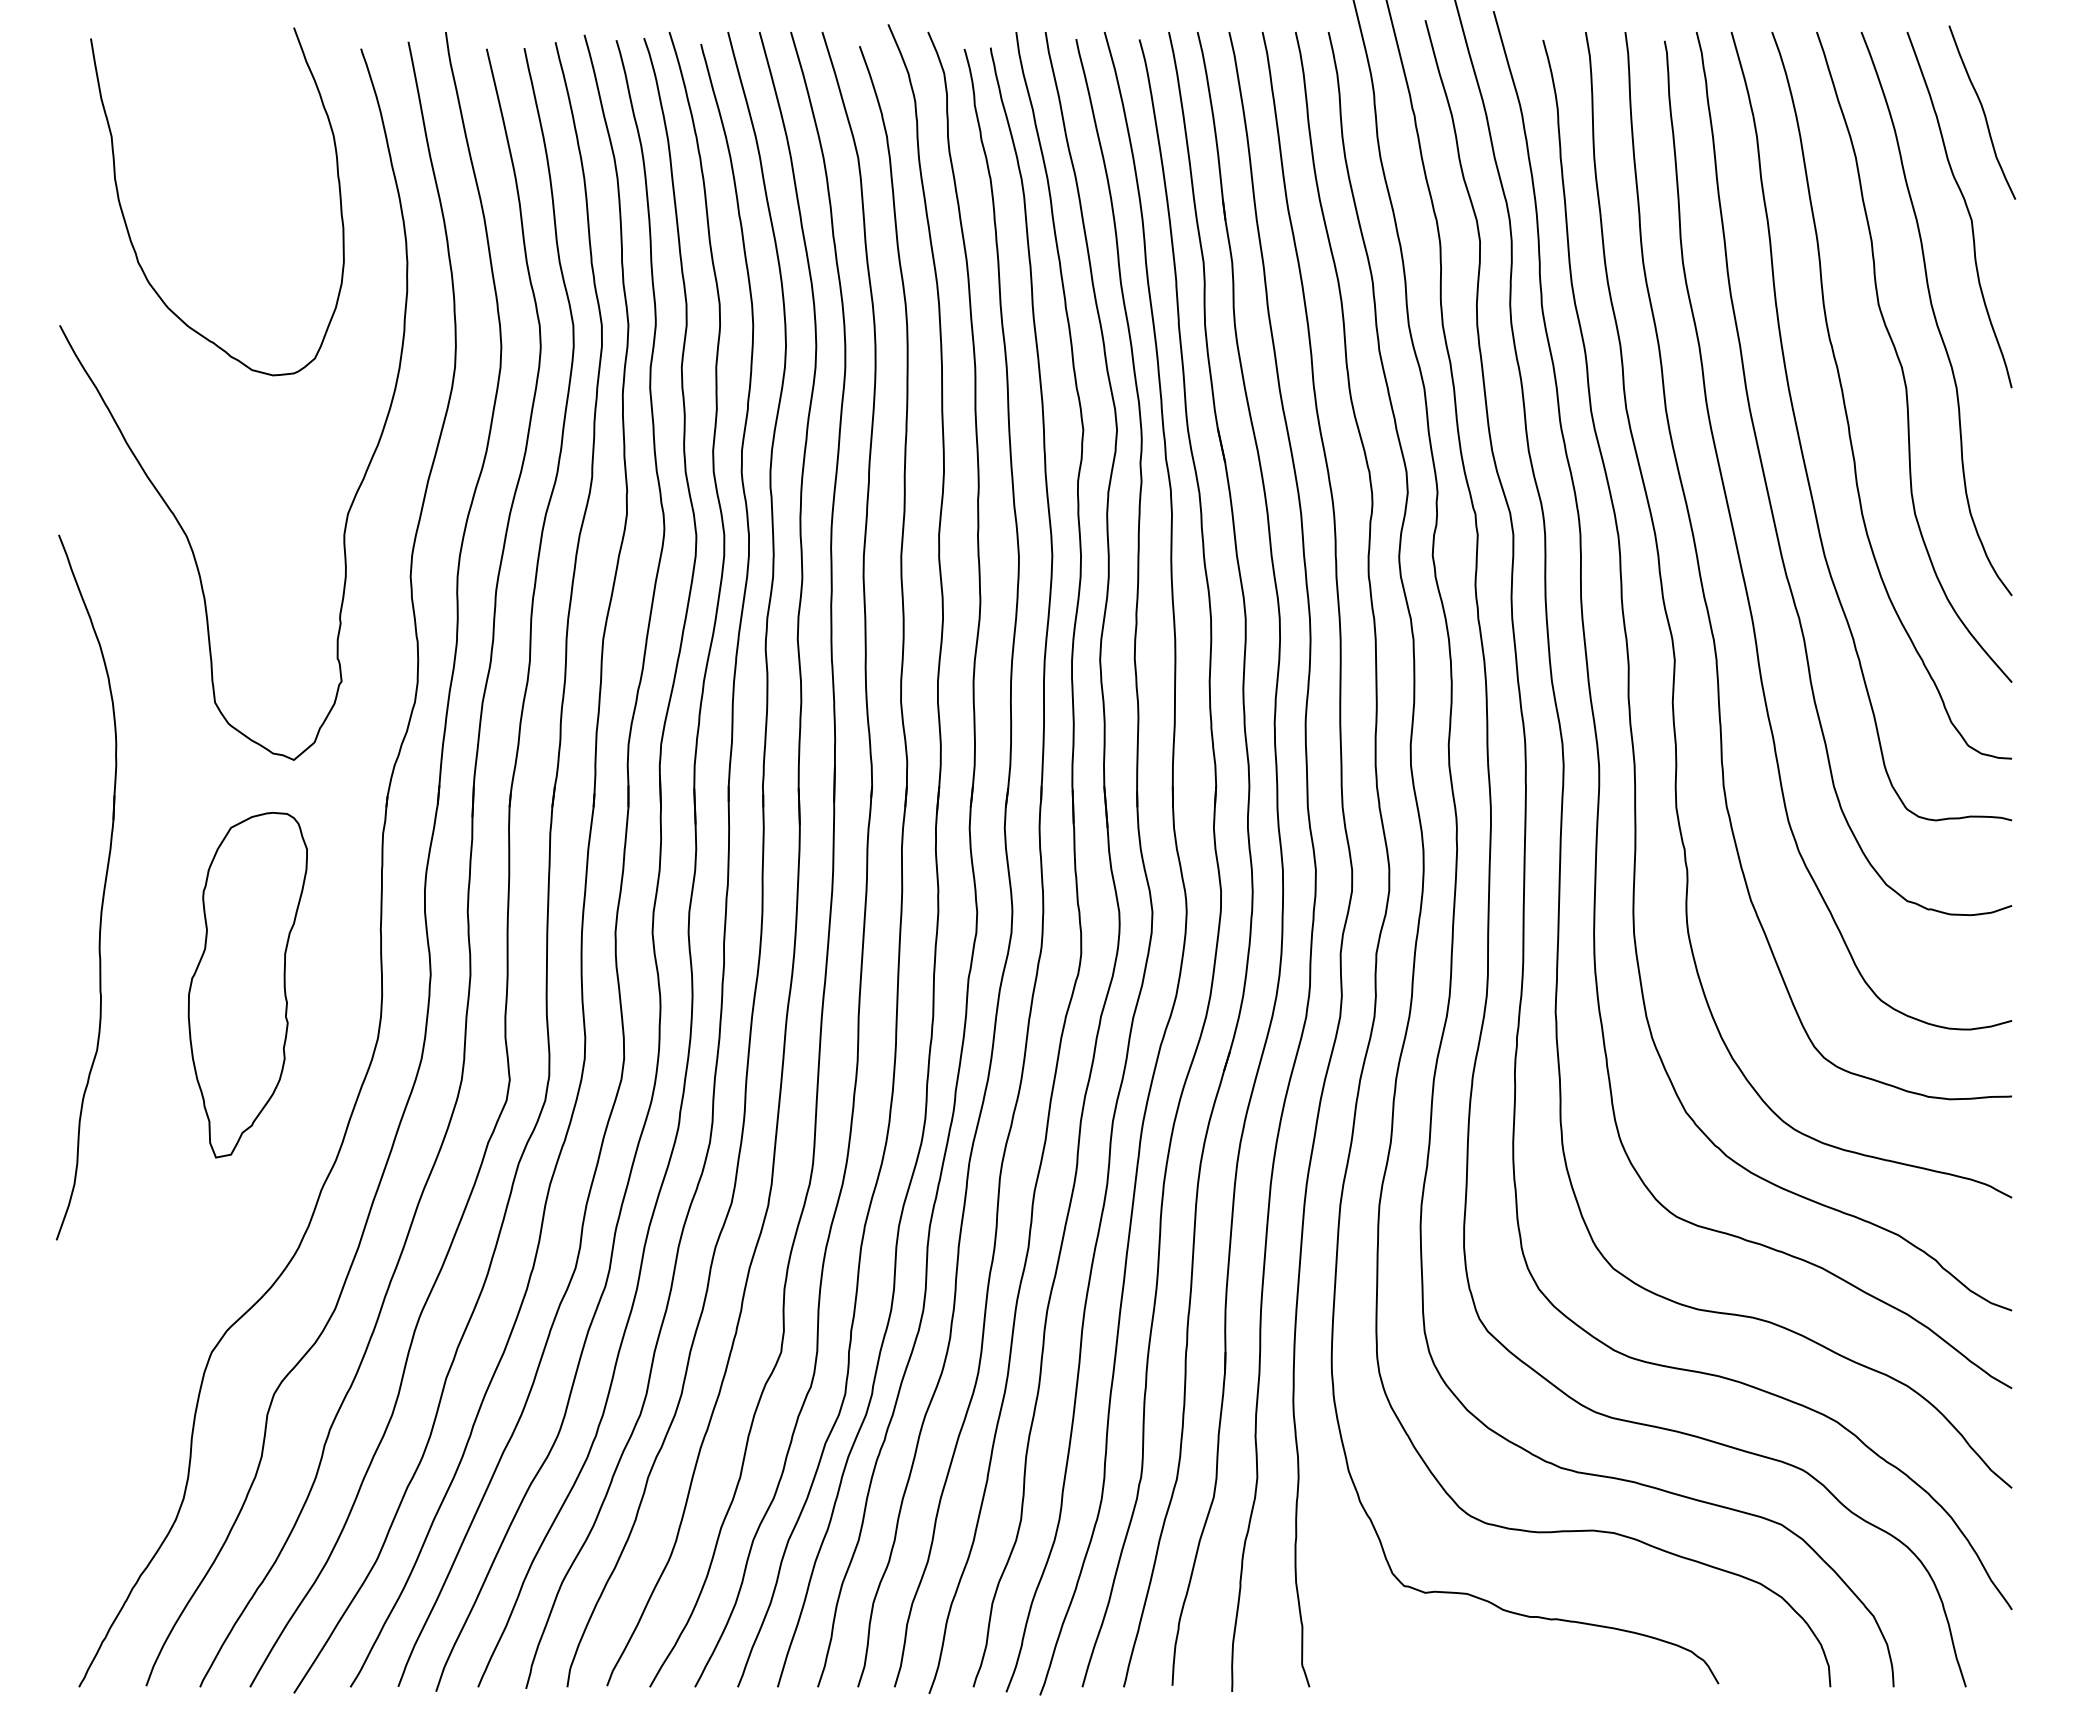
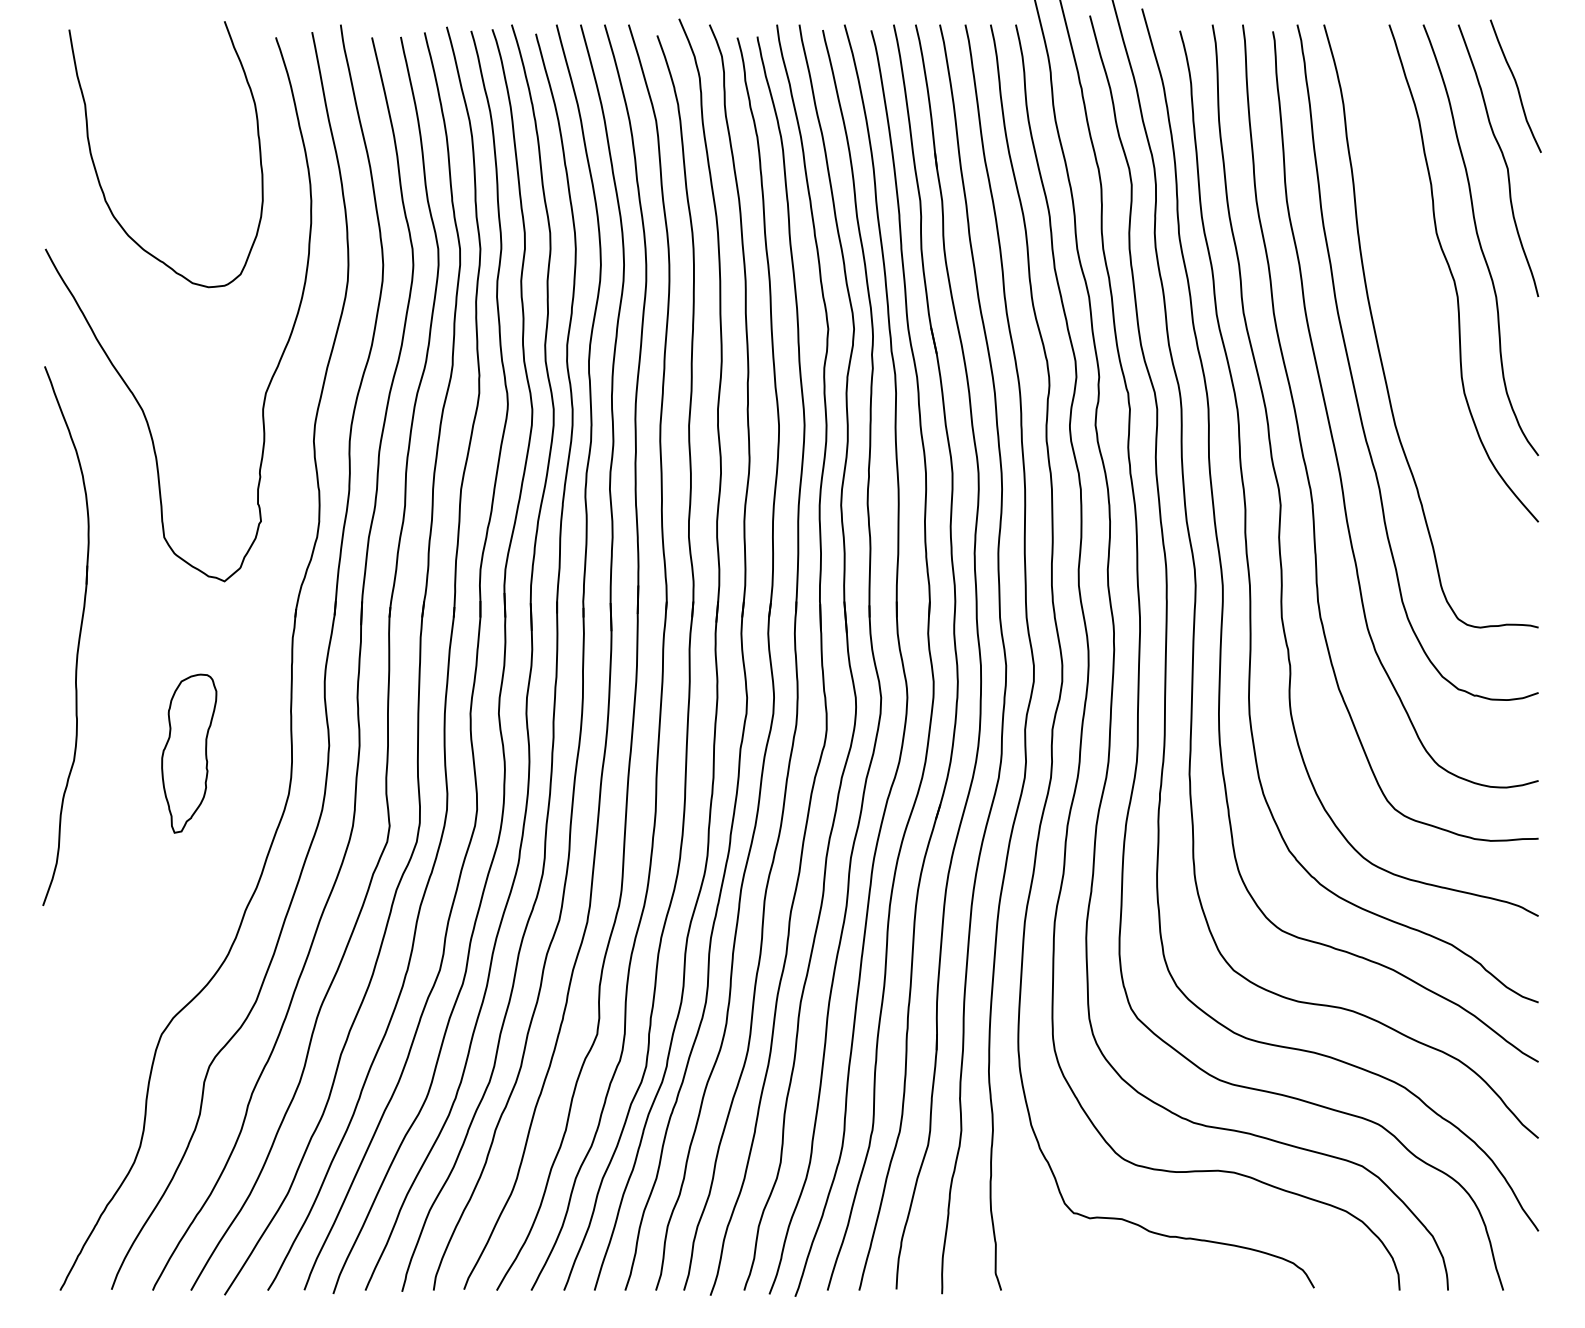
curve: (1845, 402) -> (1411, 307), removed
part: (103, 887) -> (78, 636), moved
part: (247, 985) -> (189, 753), size x0.6

